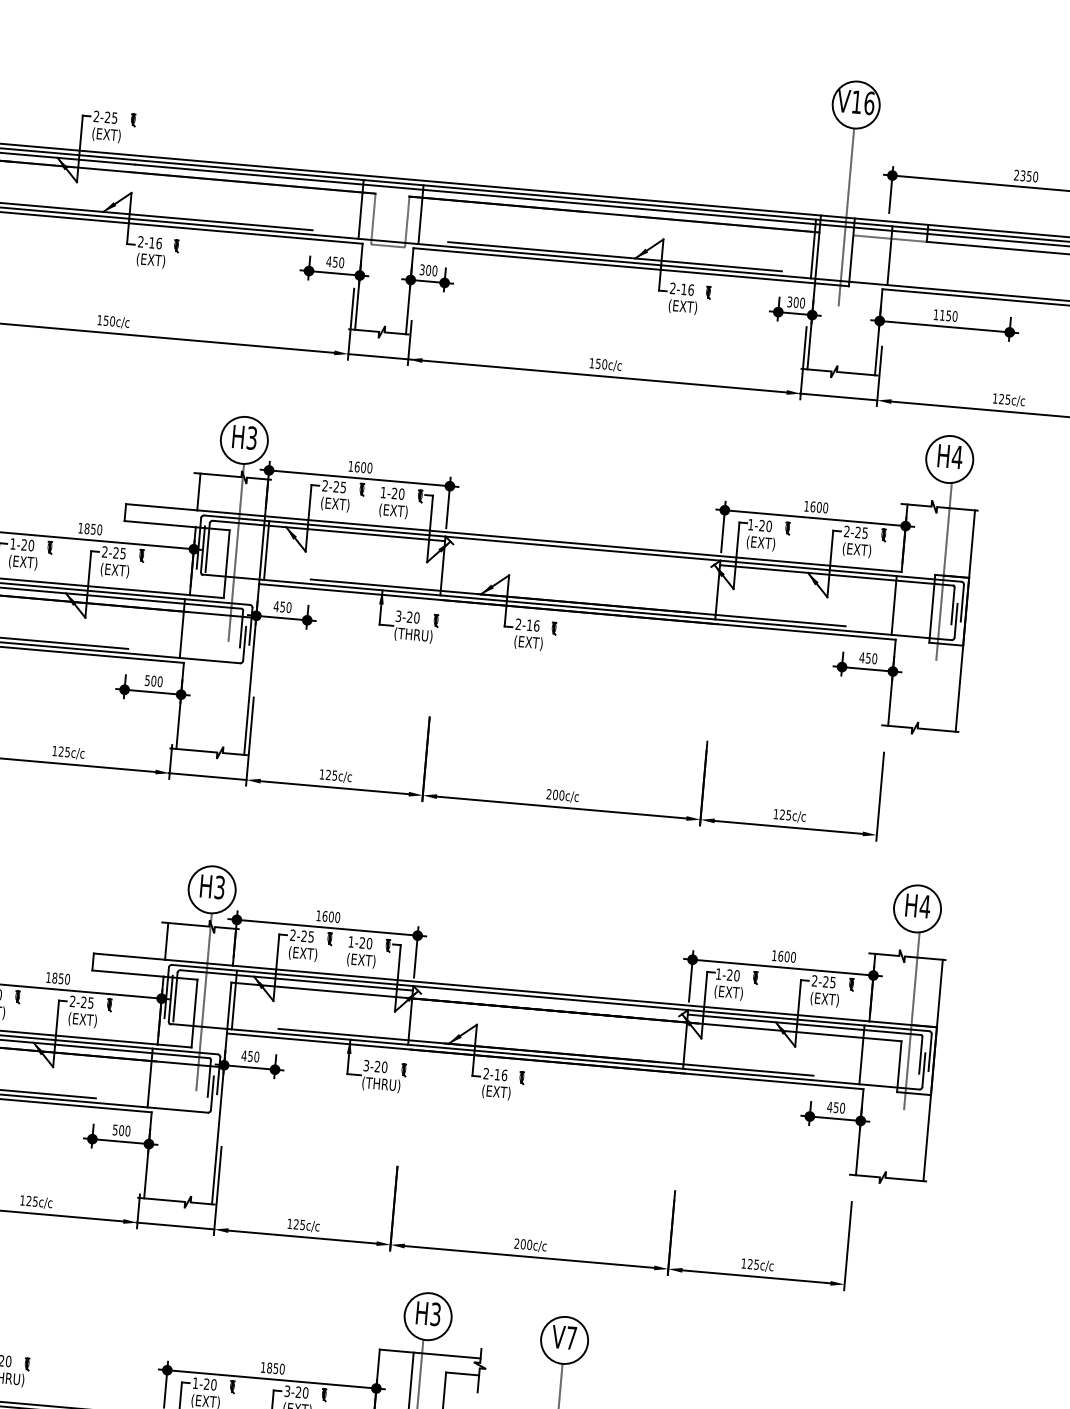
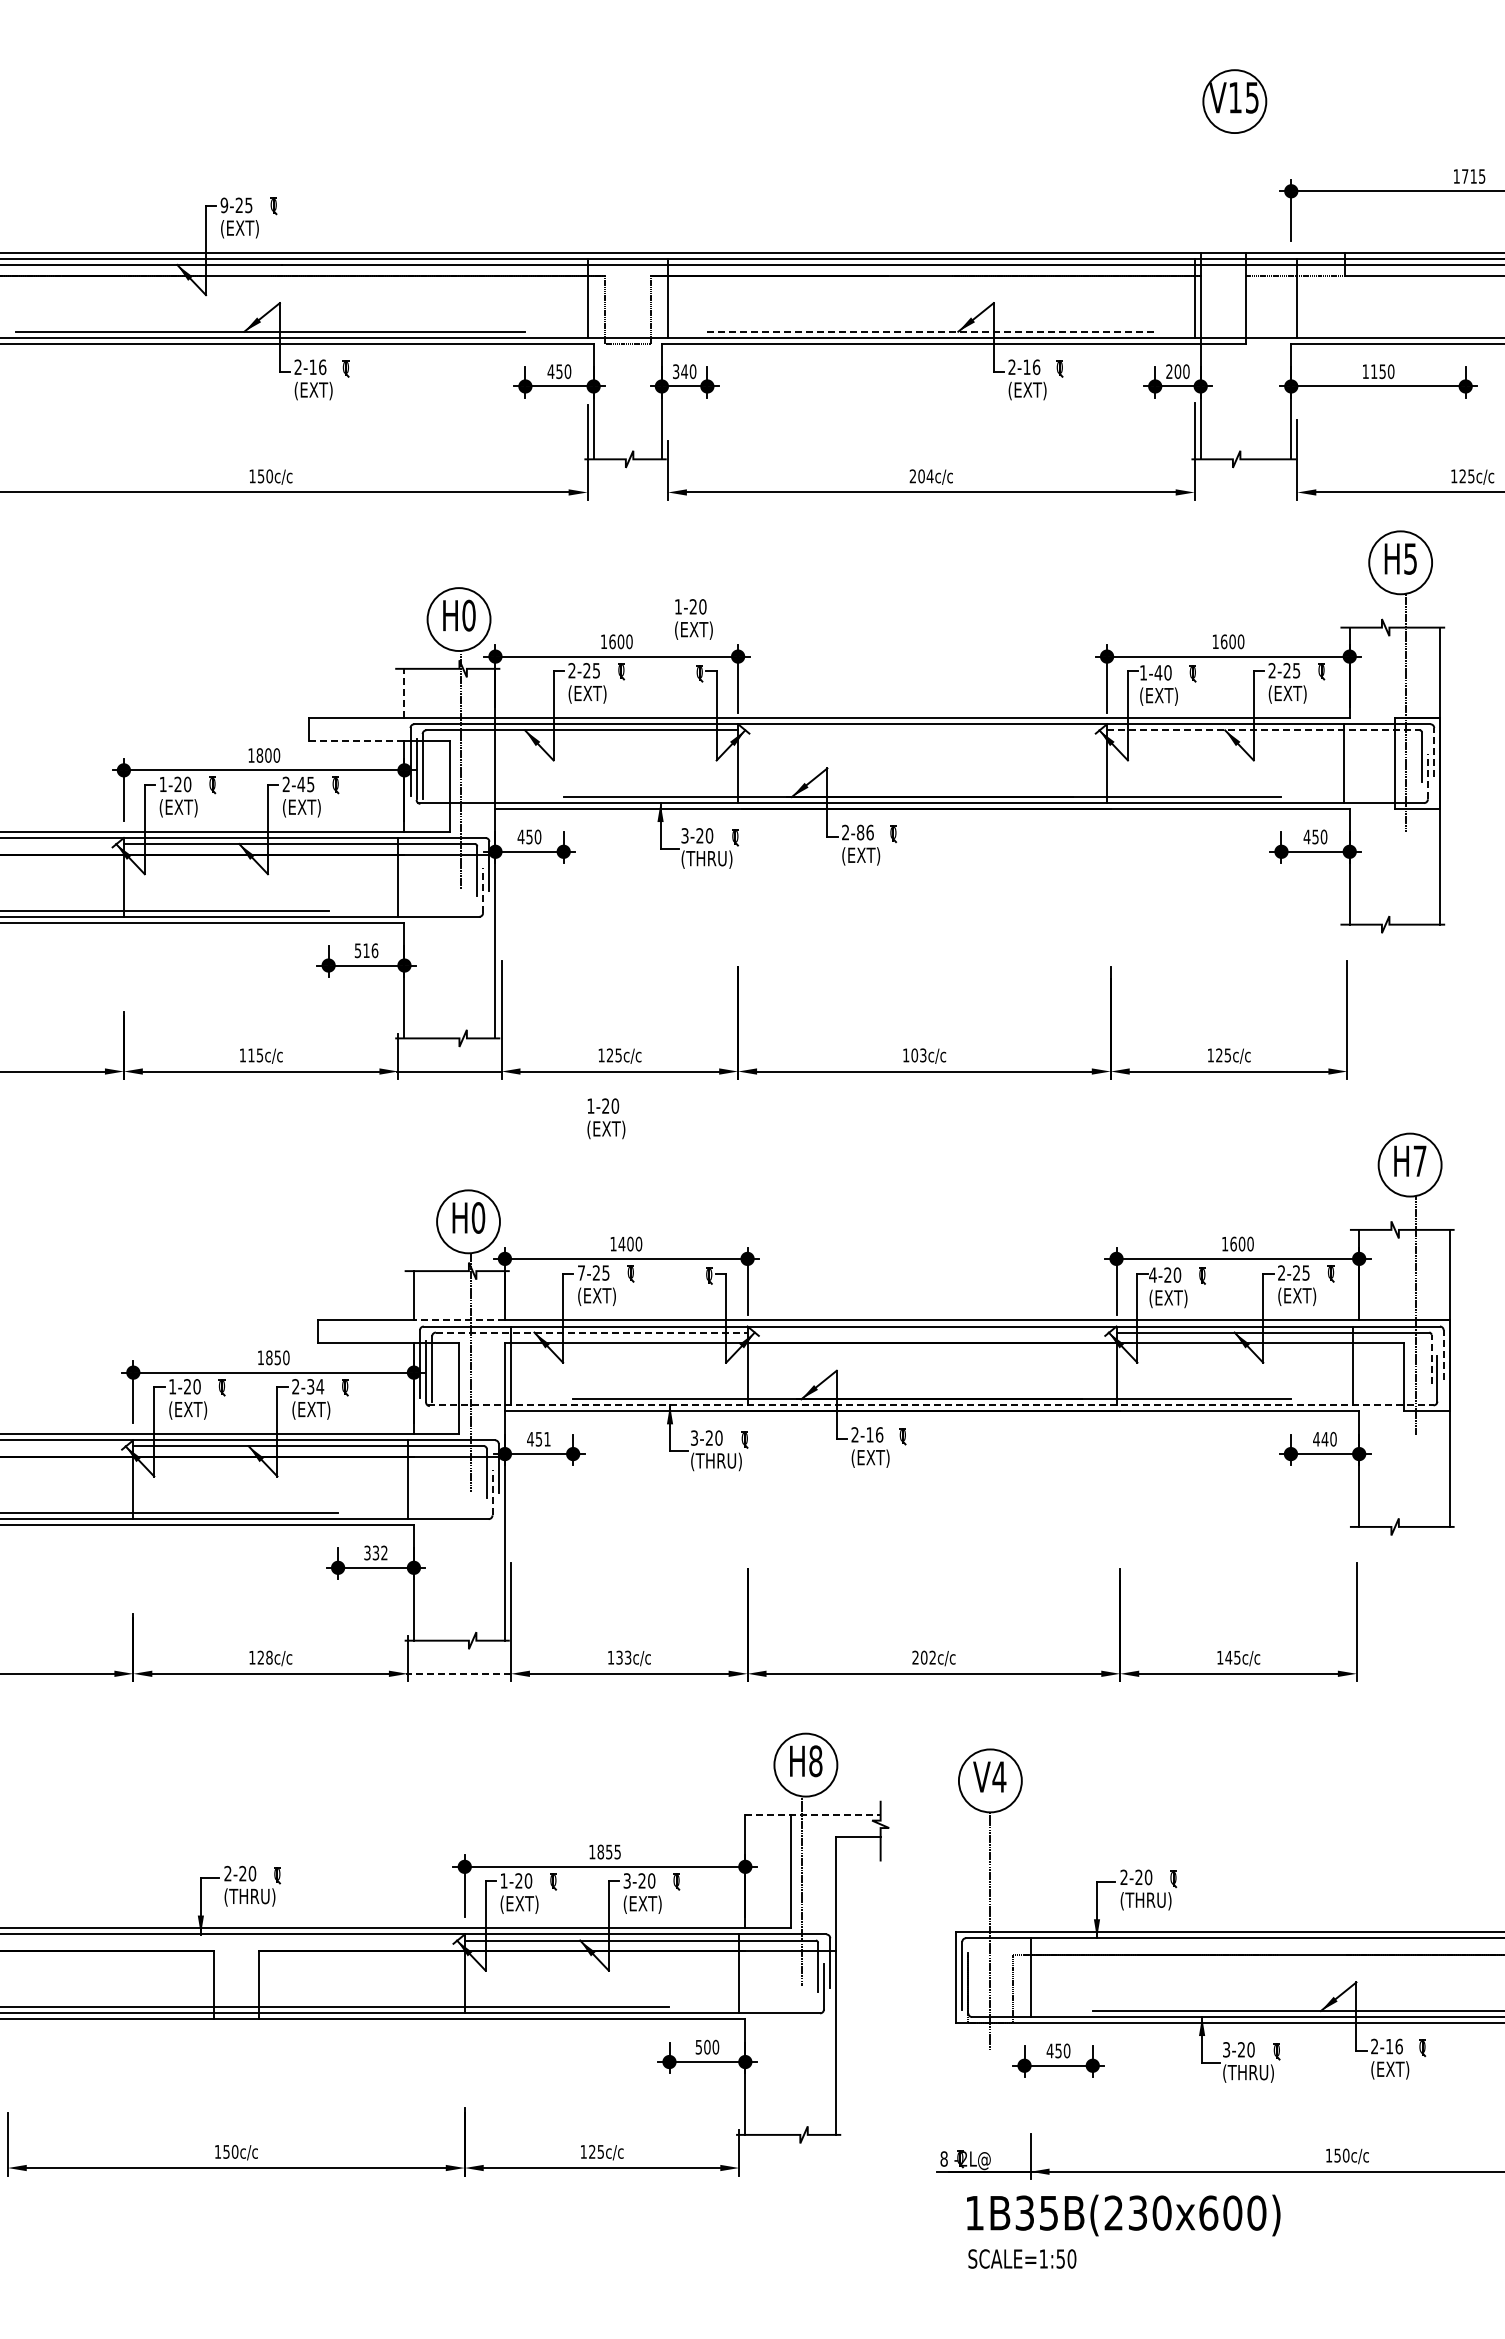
text: (869, 103) -> (1252, 97), V16 -> V15
text: (96, 116) -> (224, 205), 2-25 -> 9-25
text: (1026, 176) -> (1469, 176), 2350 -> 1715
line: (846, 217) -> (1234, 252), removed
line: (615, 256) -> (931, 331), solid -> dashed
text: (428, 270) -> (684, 371), 300 -> 340
text: (789, 301) -> (1169, 371), 300 -> 200
line: (379, 356) -> (629, 492), removed
text: (598, 363) -> (921, 476), 150c/c -> 204c/c
line: (838, 397) -> (1245, 492), removed
text: (251, 438) -> (468, 615), H3 -> H0
text: (957, 456) -> (1410, 558), H4 -> H5
line: (198, 491) -> (404, 693), solid -> dashed
text: (393, 503) -> (693, 619), moved
line: (160, 523) -> (356, 740), solid -> dashed
text: (762, 525) -> (1158, 672), 1-20 -> 1-40
text: (93, 529) -> (268, 755), 1850 -> 1800
line: (266, 550) -> (501, 763), removed
text: (116, 552) -> (301, 783), 2-25 -> 2-45
line: (836, 575) -> (1263, 730), solid -> dashed
line: (962, 603) -> (1434, 752), solid -> dashed
line: (955, 620) -> (1427, 776), solid -> dashed
text: (529, 625) -> (860, 832), 2-16 -> 2-86
line: (244, 643) -> (483, 890), solid -> dashed
text: (156, 681) -> (370, 950), 500 -> 516
text: (61, 751) -> (251, 1055), 125c/c -> 115c/c
text: (555, 794) -> (914, 1055), 200c/c -> 103c/c
text: (219, 887) -> (478, 1217), H3 -> H0
text: (925, 906) -> (1420, 1160), H4 -> H7
text: (324, 915) -> (621, 1243), 1600 -> 1400
text: (292, 934) -> (580, 1272), 2-25 -> 7-25
text: (362, 952) -> (606, 1118), moved
line: (198, 962) -> (458, 1320), solid -> dashed
text: (718, 973) -> (1152, 1274), 1-20 -> 4-20
line: (296, 980) -> (591, 1332), solid -> dashed
text: (87, 1002) -> (315, 1386), 2-25 -> 2-34
line: (930, 1052) -> (1443, 1354), solid -> dashed
line: (920, 1055) -> (1431, 1359), solid -> dashed
text: (256, 1056) -> (547, 1438), 450 -> 451
line: (545, 1056) -> (931, 1405), solid -> dashed
line: (212, 1093) -> (492, 1492), solid -> dashed
text: (835, 1107) -> (1324, 1439), 450 -> 440
text: (121, 1130) -> (375, 1552), 500 -> 332
text: (35, 1201) -> (269, 1657), 125c/c -> 128c/c
text: (299, 1224) -> (623, 1657), 125c/c -> 133c/c
line: (175, 1225) -> (458, 1673), solid -> dashed
text: (529, 1244) -> (932, 1657), 200c/c -> 202c/c
text: (750, 1264) -> (1228, 1657), 125c/c -> 145c/c
text: (435, 1314) -> (815, 1761), H3 -> H8
text: (571, 1337) -> (999, 1776), V7 -> V4
line: (429, 1353) -> (812, 1814), solid -> dashed
text: (282, 1368) -> (617, 1851), 1850 -> 1855

